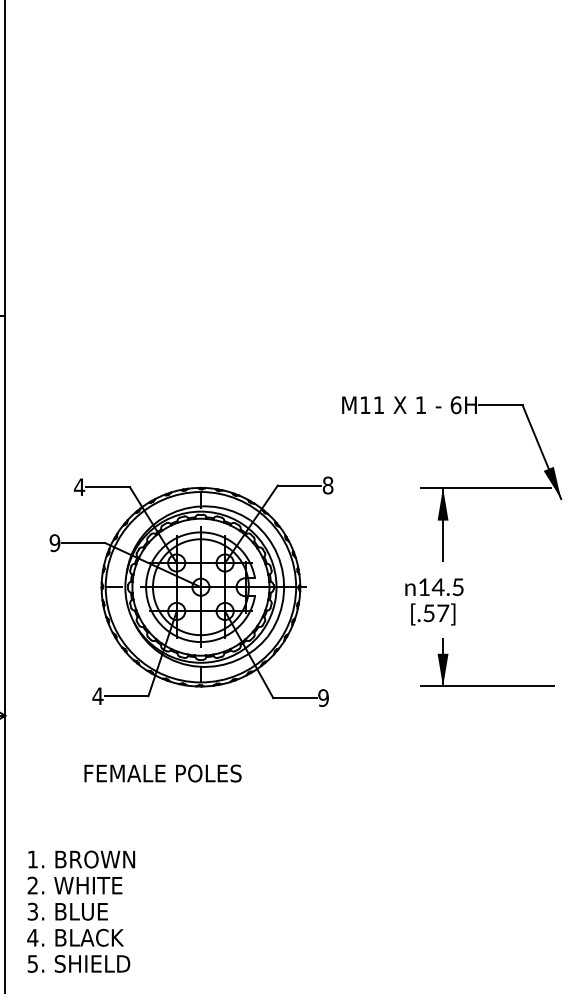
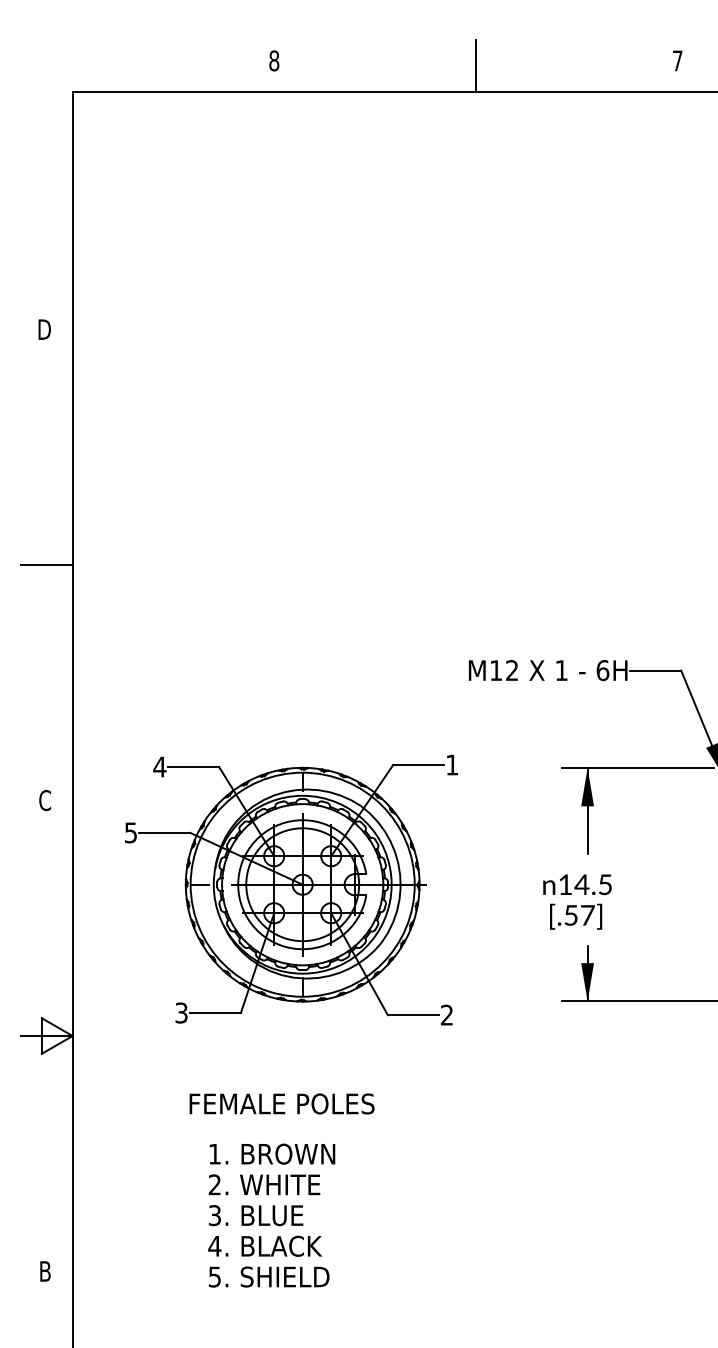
text: (378, 405) -> (511, 670), M11 -> M12
text: (328, 485) -> (452, 764), 8 -> 1
text: (54, 542) -> (130, 832), 9 -> 5
text: (97, 695) -> (181, 1012), 4 -> 3
text: (323, 697) -> (446, 1014), 9 -> 2
text: (162, 773) -> (281, 1103), moved
text: (80, 911) -> (271, 1215), moved

